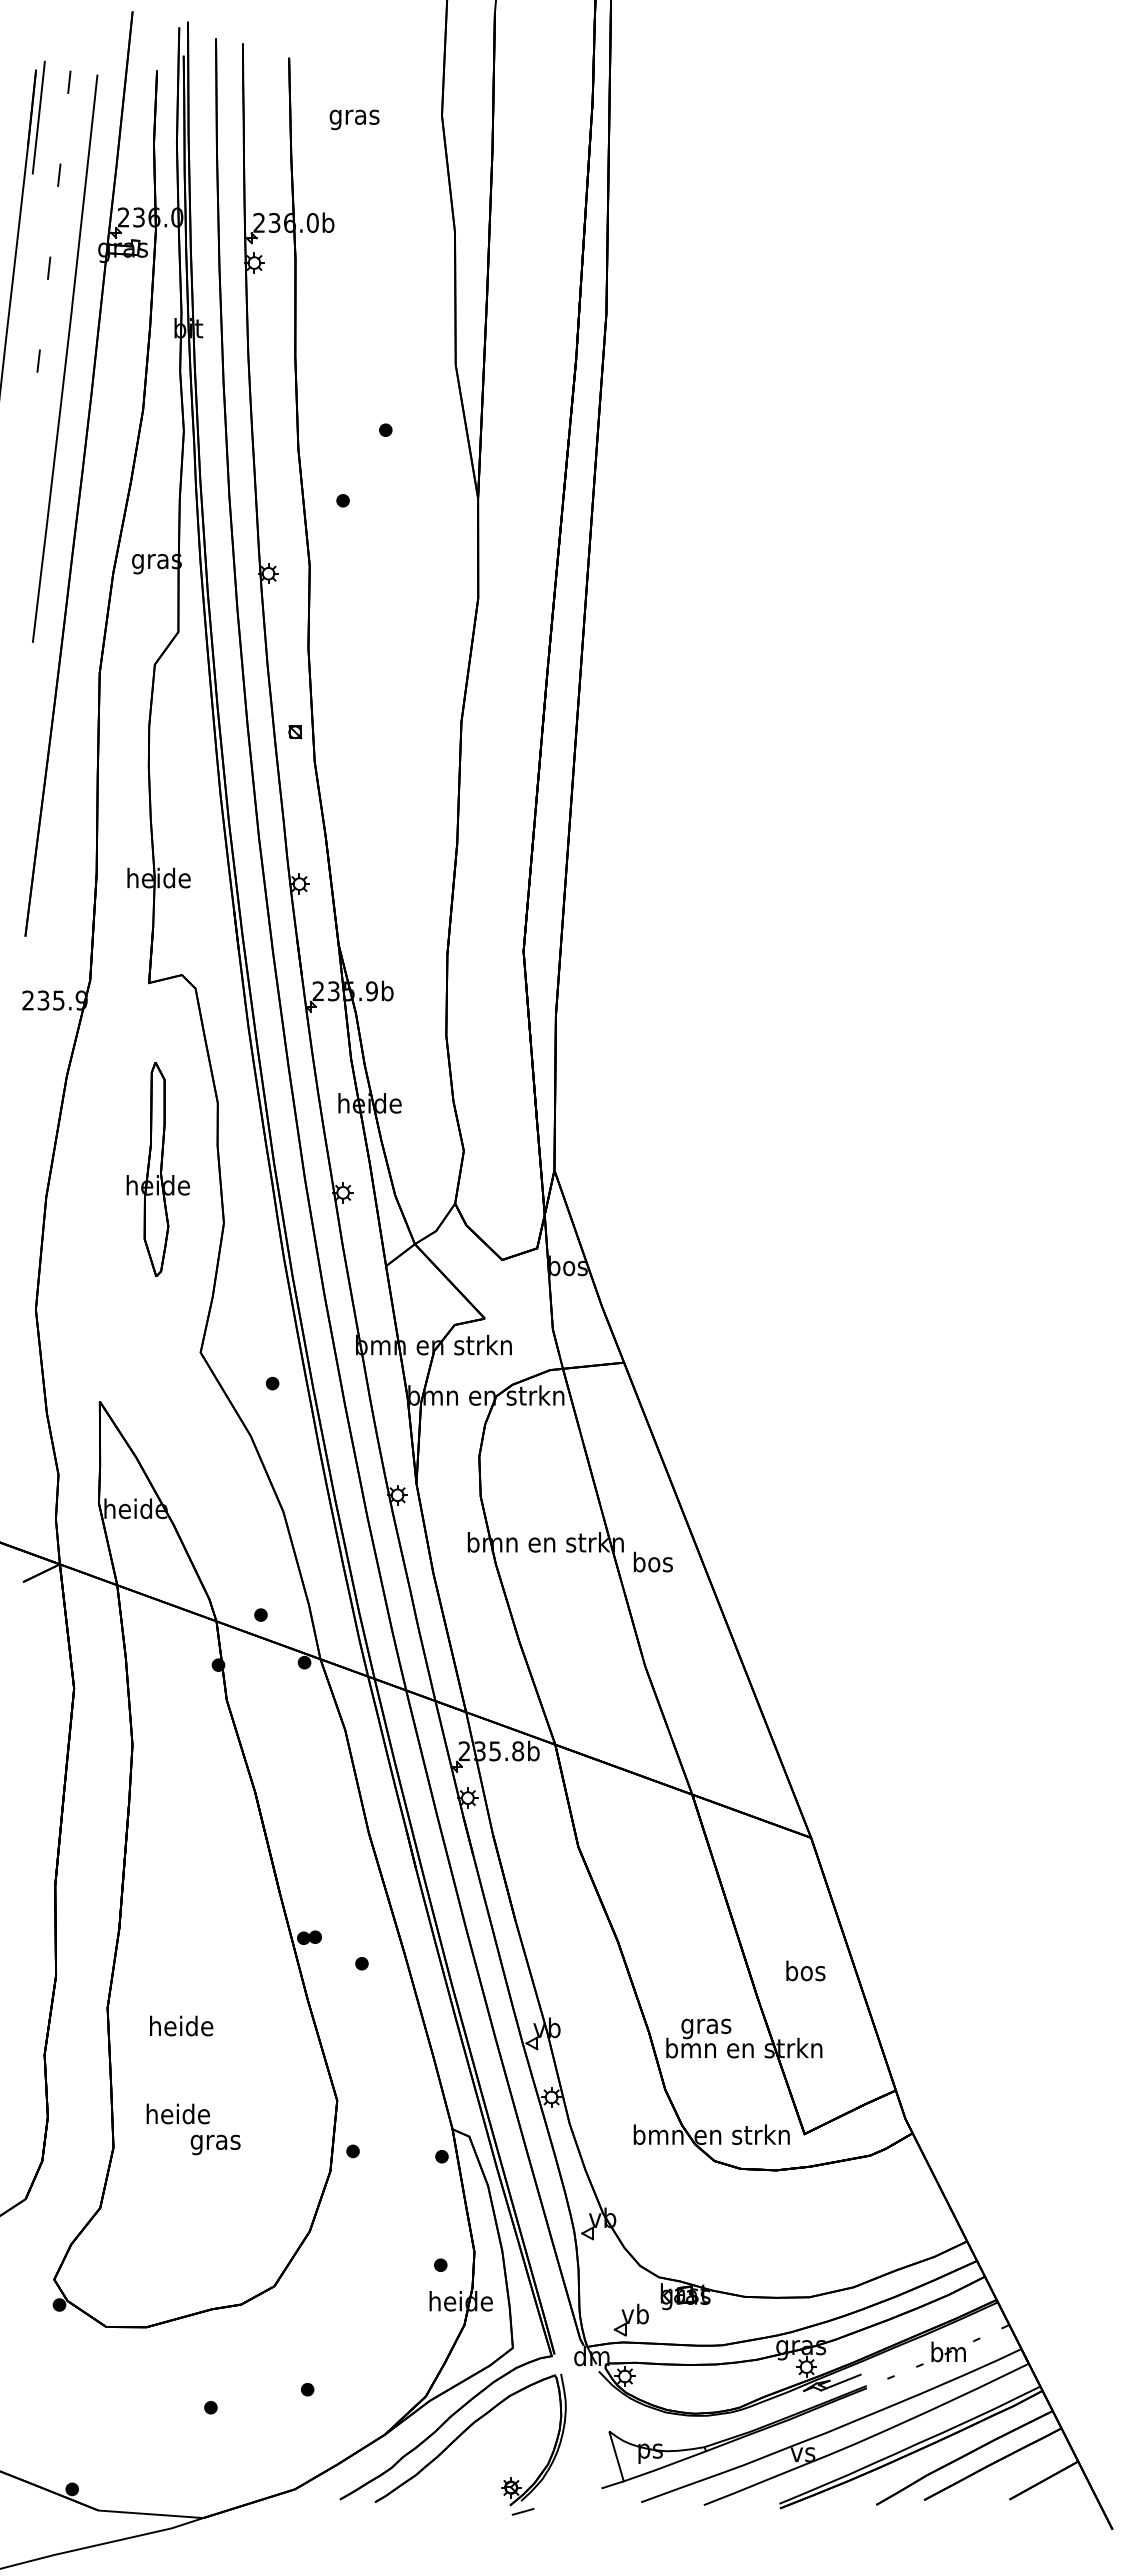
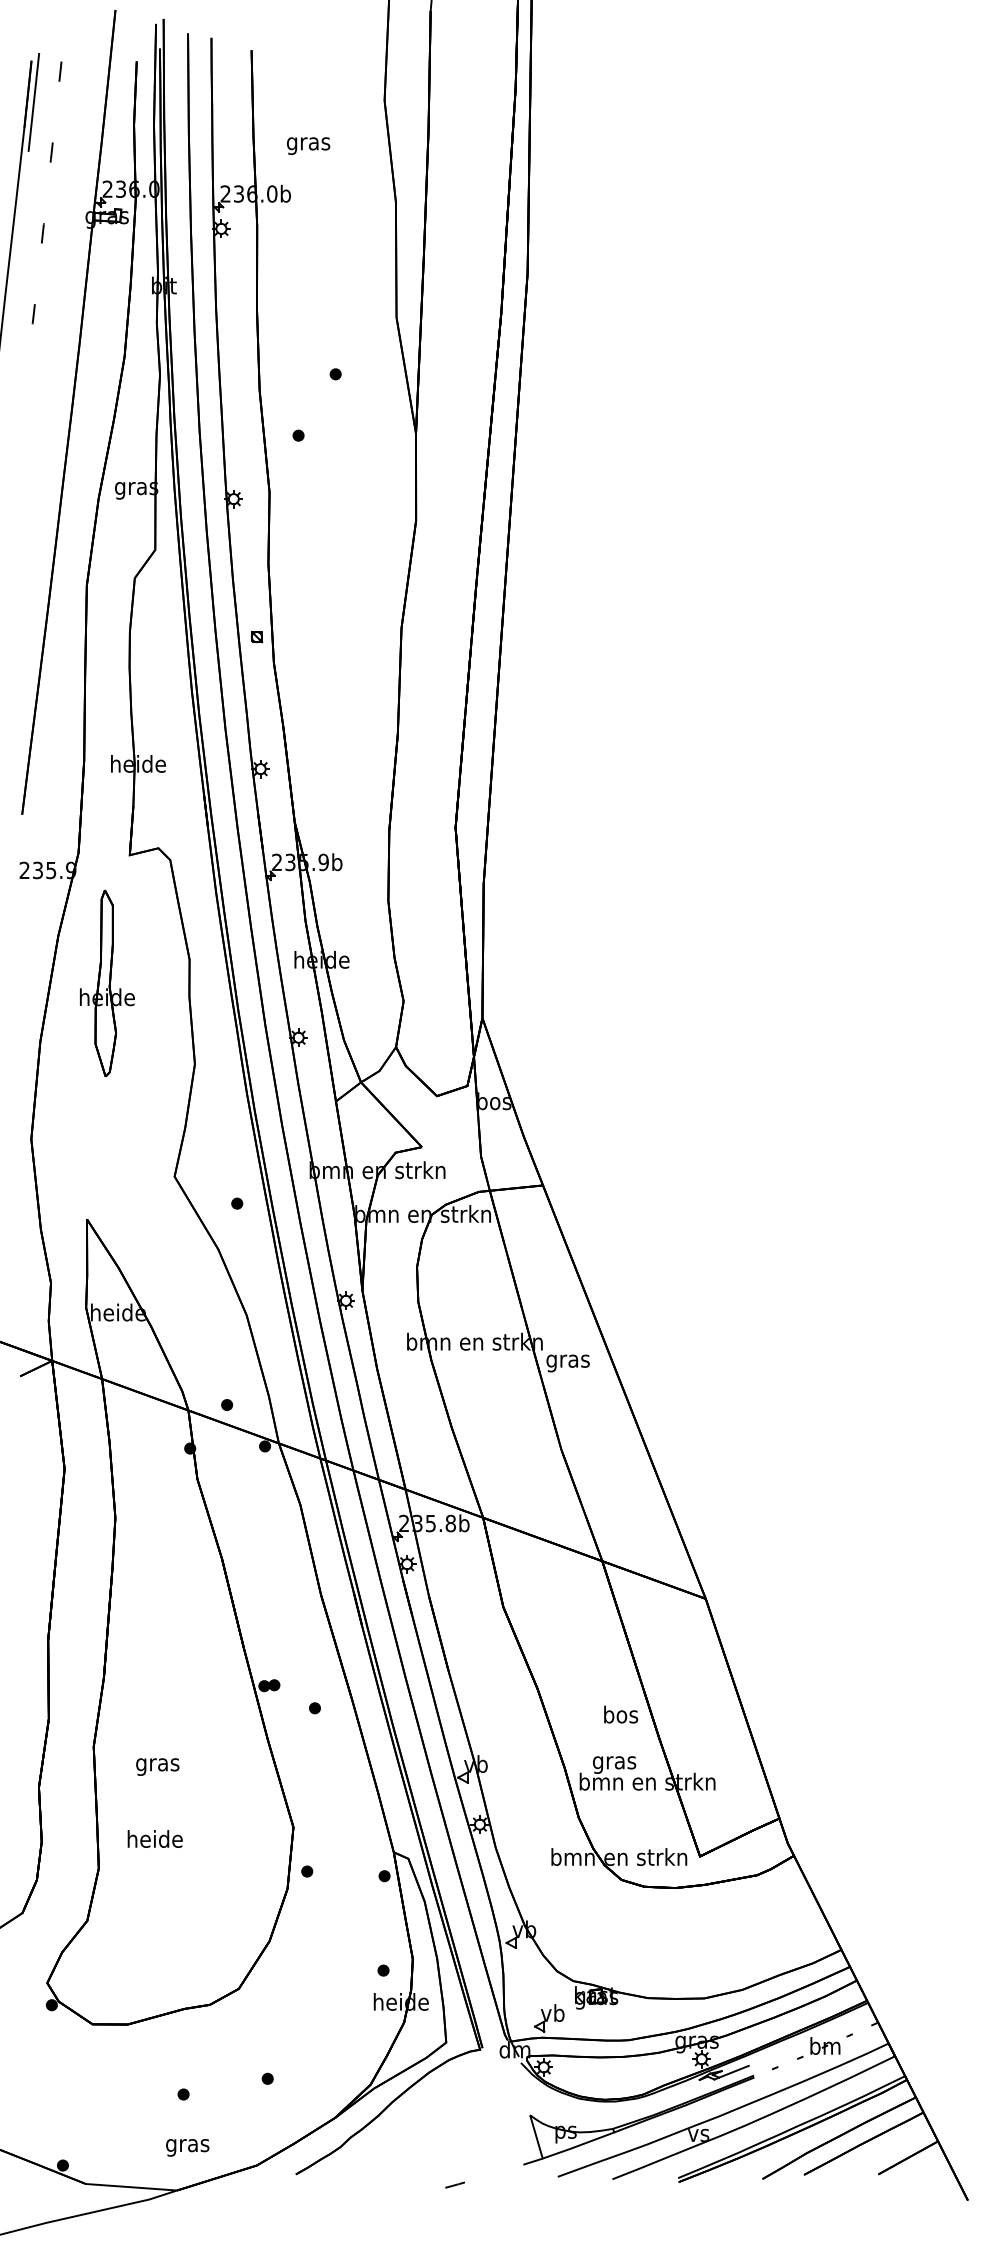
text: (354, 119) -> (308, 145), moved
curve: (65, 358) -> (57, 311), removed
part: (157, 1169) -> (106, 983), moved
text: (652, 1564) -> (567, 1361), bos -> gras
text: (805, 1970) -> (620, 1714), moved
text: (181, 2028) -> (157, 1764), heide -> gras
text: (215, 2144) -> (187, 2147), moved
part: (464, 2432) -> (404, 2116), removed

